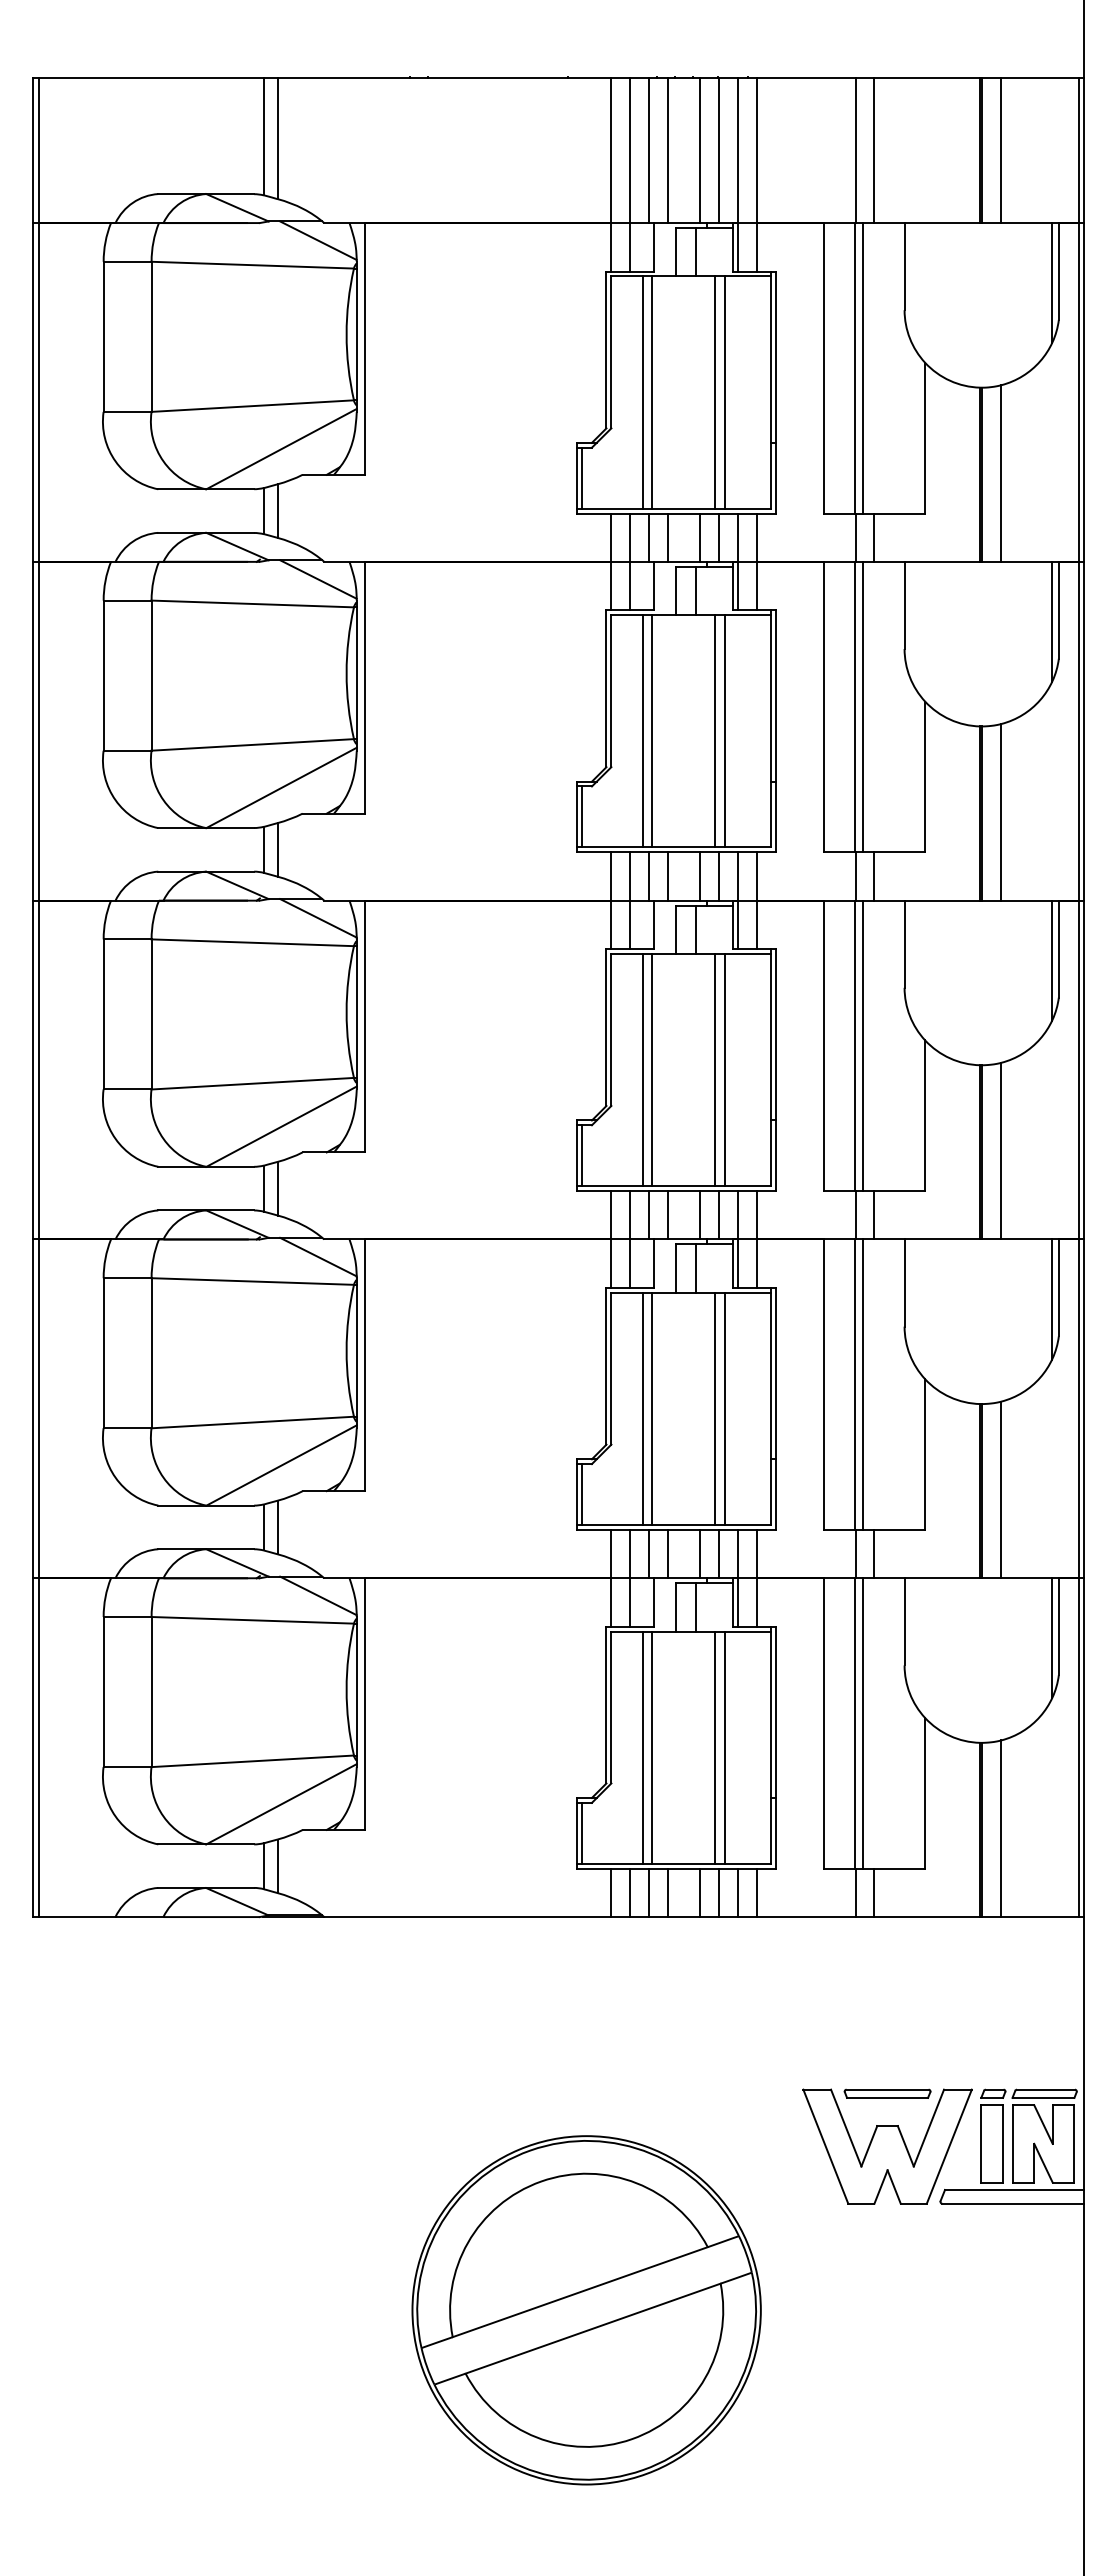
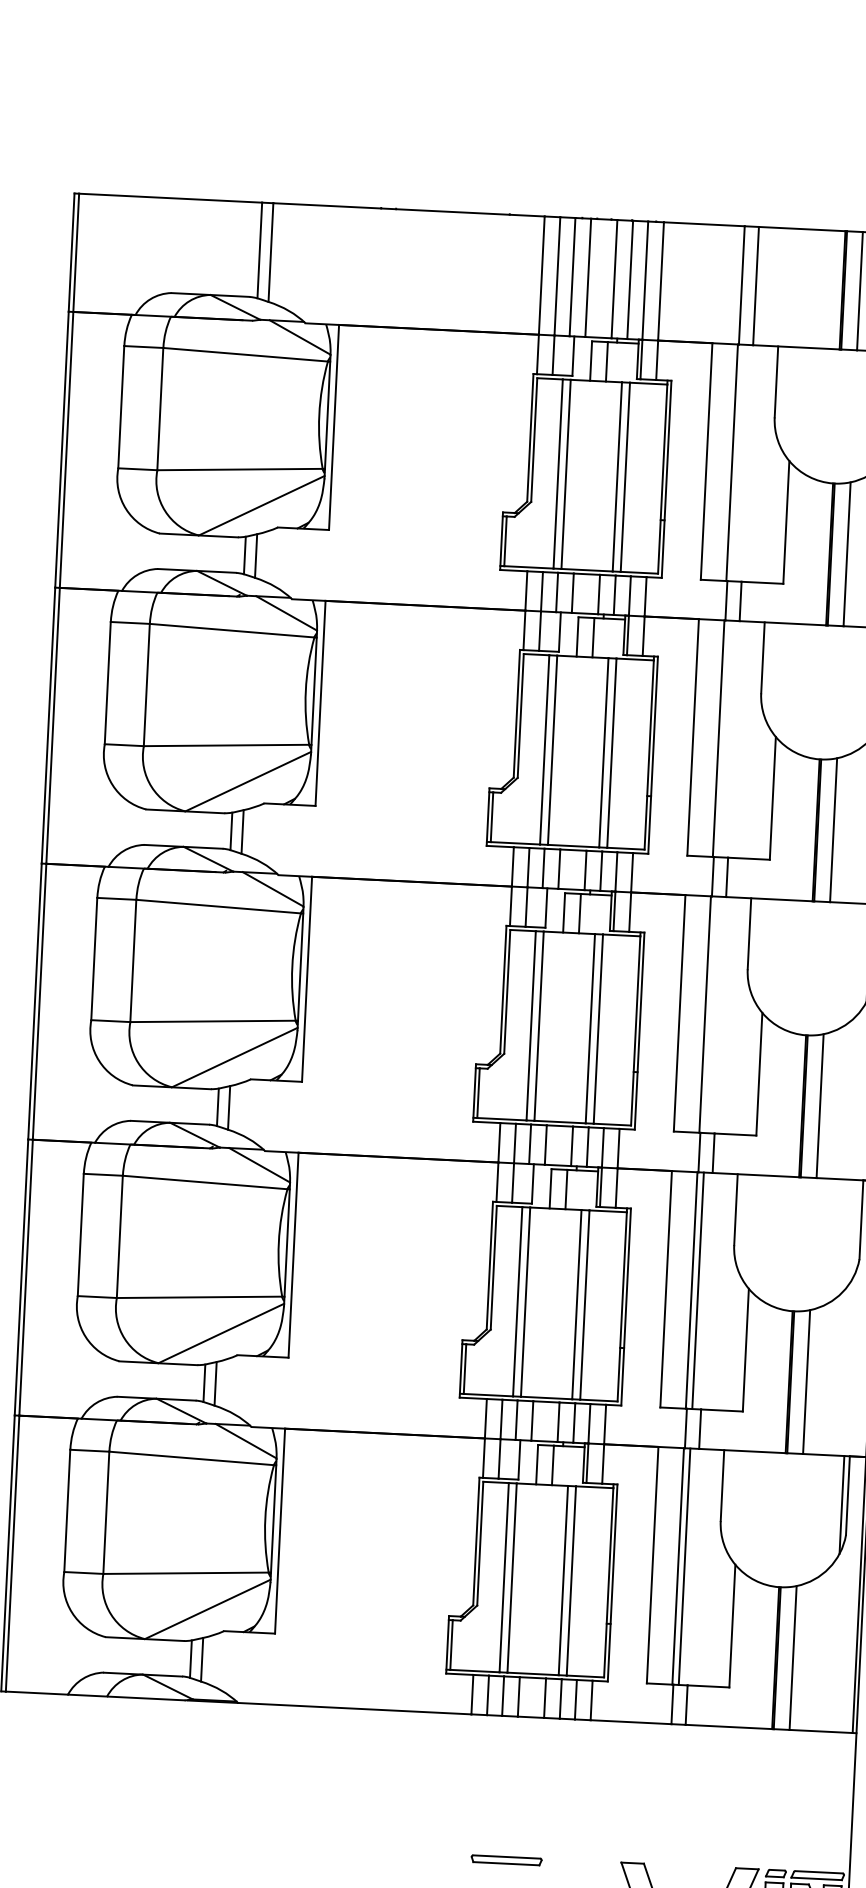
line: (863, 368) -> (738, 463), removed
line: (863, 706) -> (725, 738), removed
line: (863, 1045) -> (711, 1014), removed
line: (1052, 1299) -> (855, 1229), removed
part: (887, 2093) -> (506, 1860), moved

